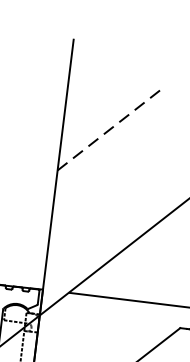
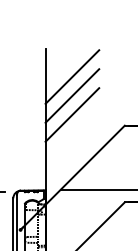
line: (115, 94) -> (72, 76), added
line: (110, 129) -> (72, 96), dashed -> solid
line: (106, 161) -> (72, 114), added

